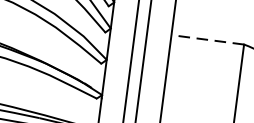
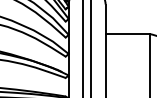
line: (207, 40) -> (127, 34), dashed -> solid

